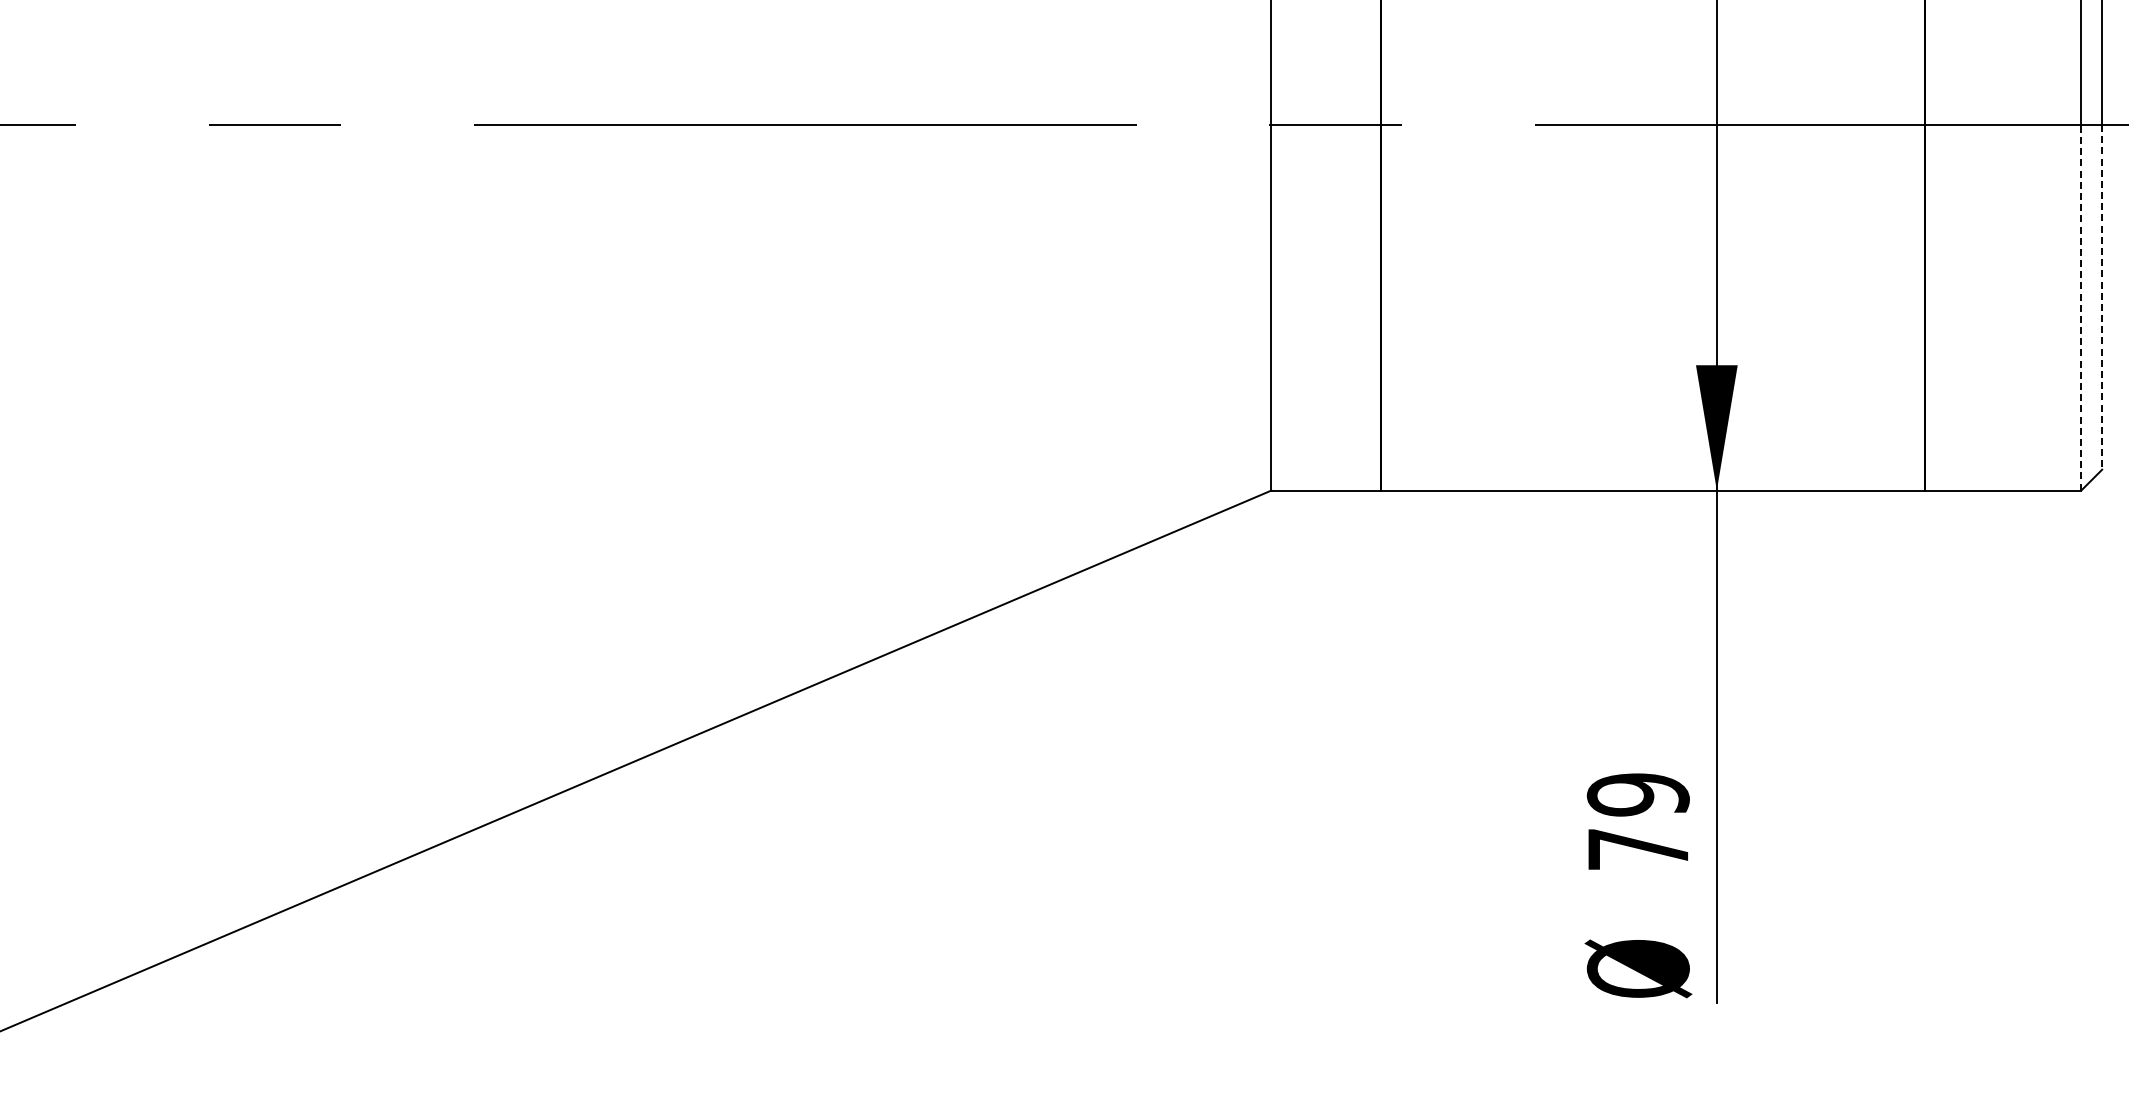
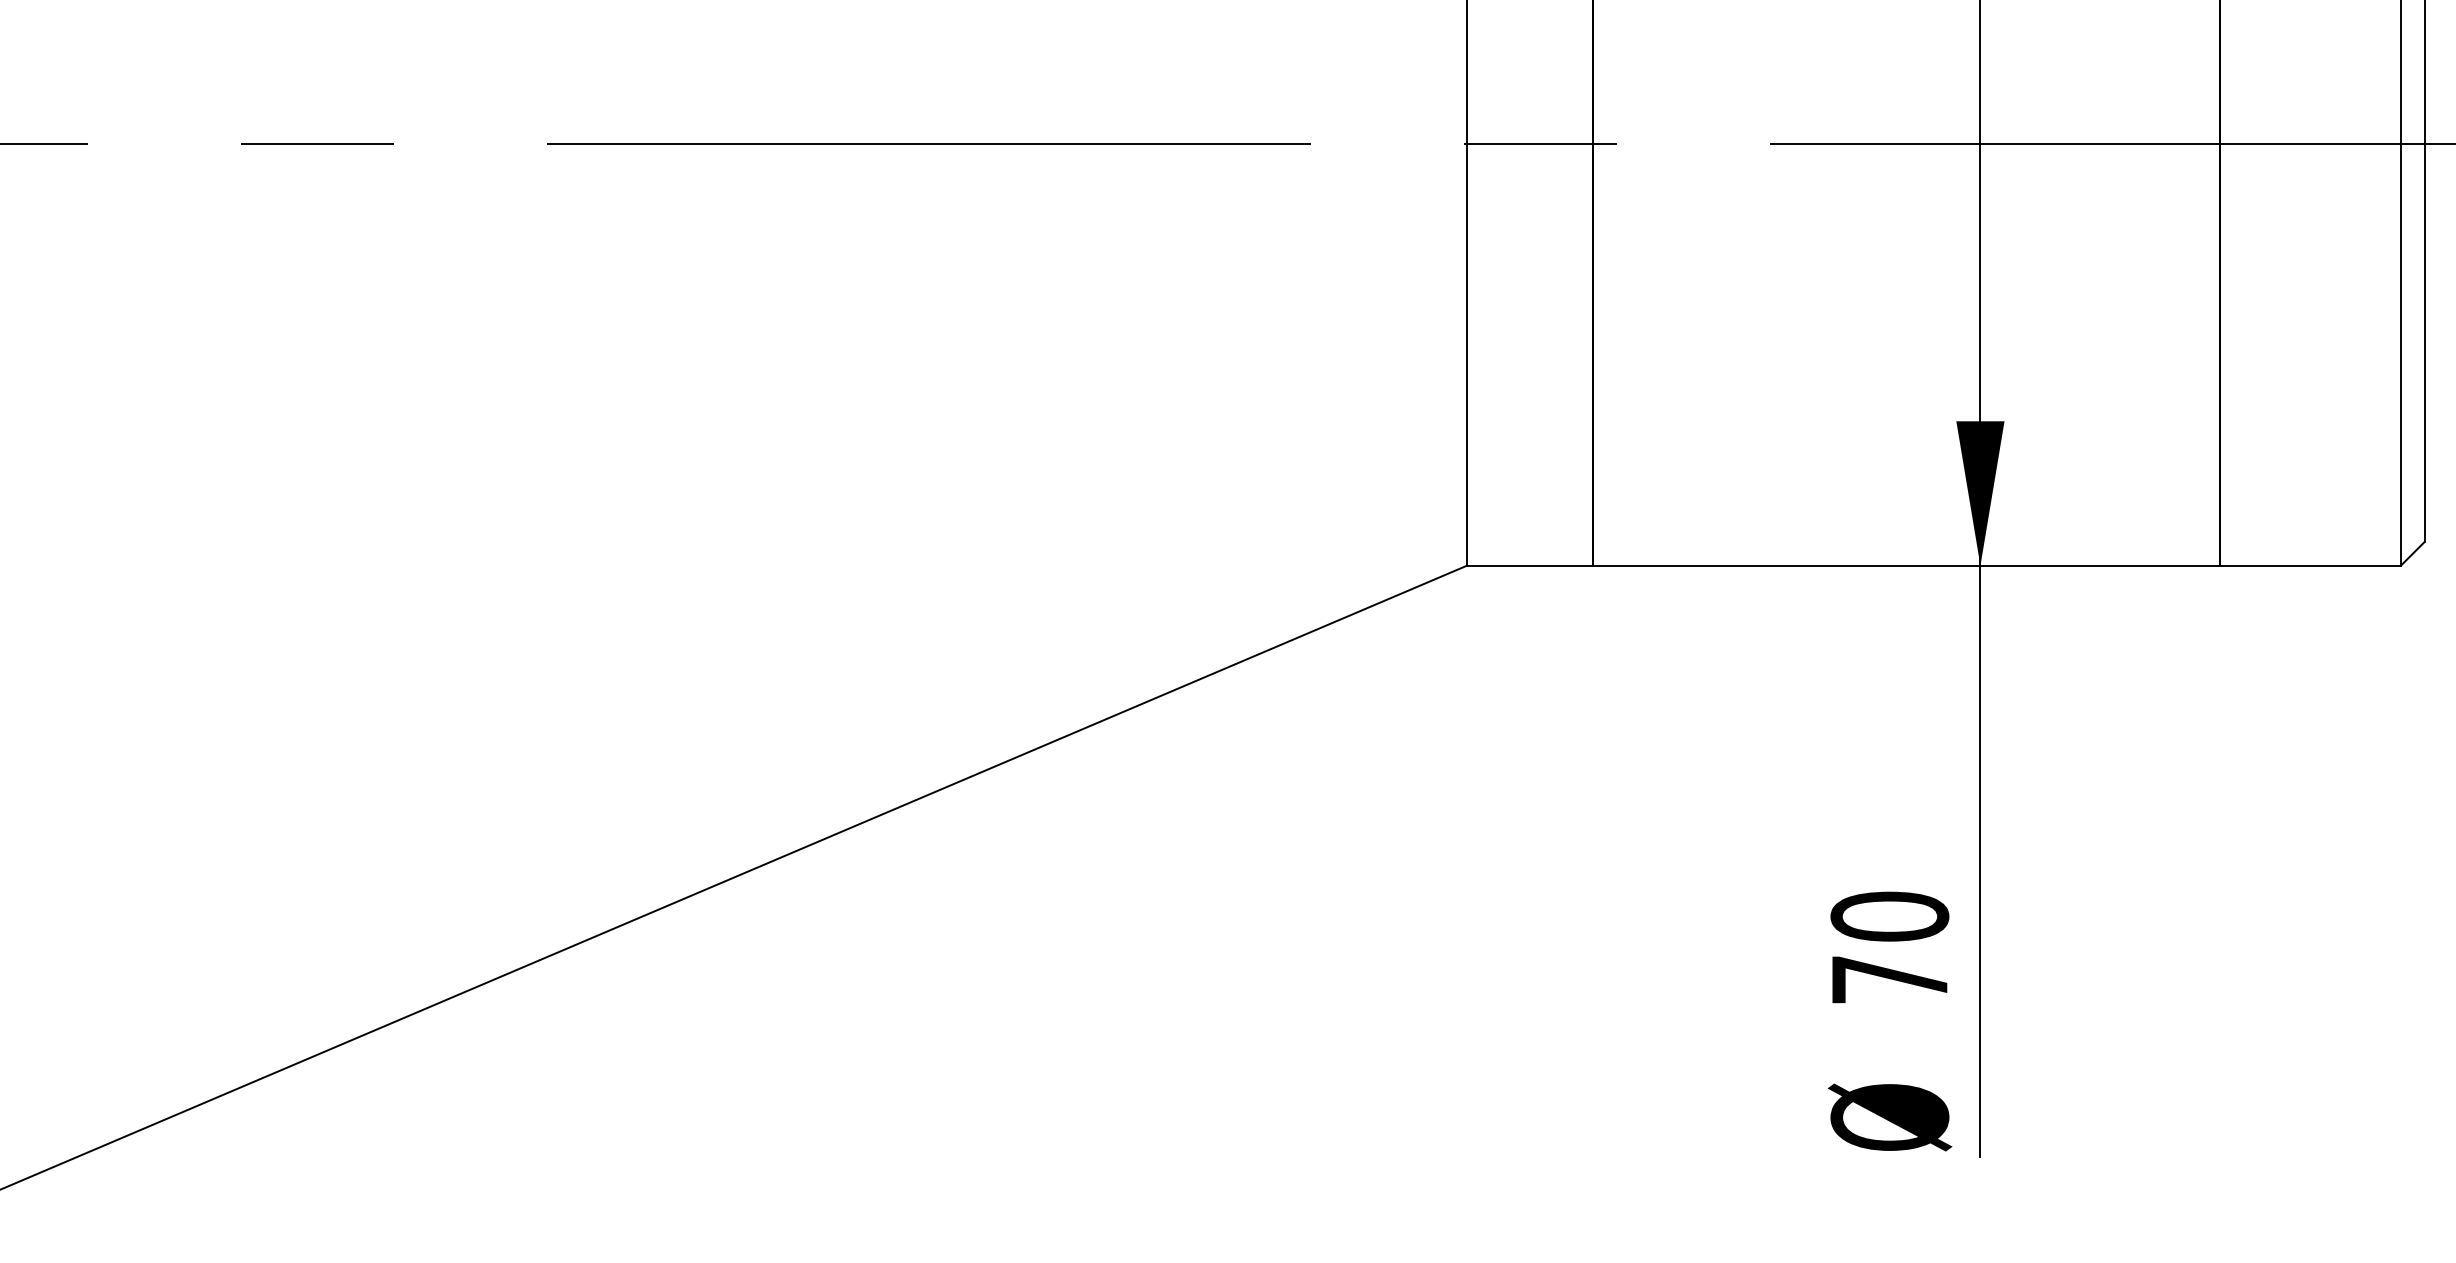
line: (2102, 297) -> (2425, 343), dashed -> solid
line: (2081, 307) -> (2401, 354), dashed -> solid
text: (1637, 794) -> (1888, 916), 79 -> 70

